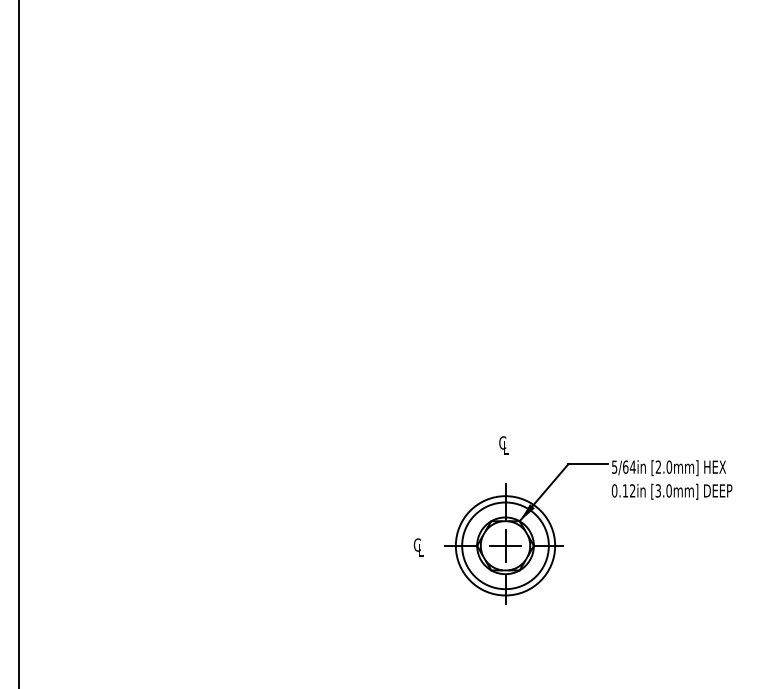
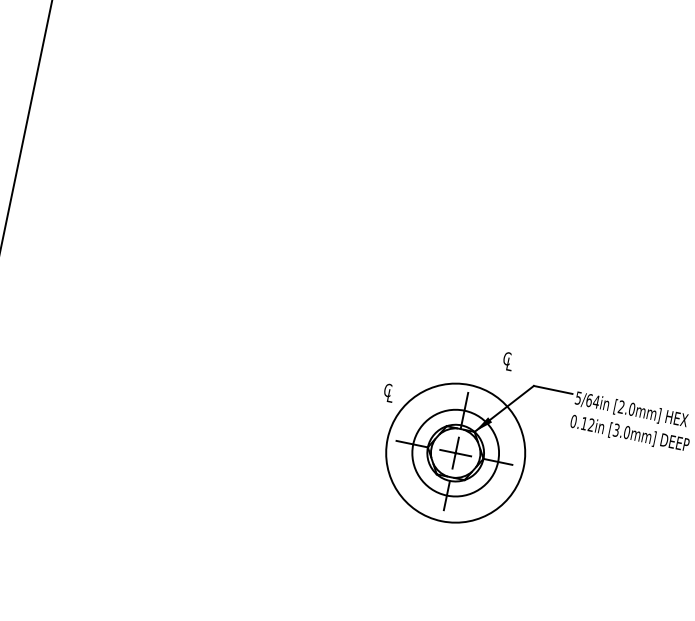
text: (503, 445) -> (507, 361), moved
circle: (505, 545) -> (455, 452), size x1.4
text: (418, 547) -> (388, 392), moved

